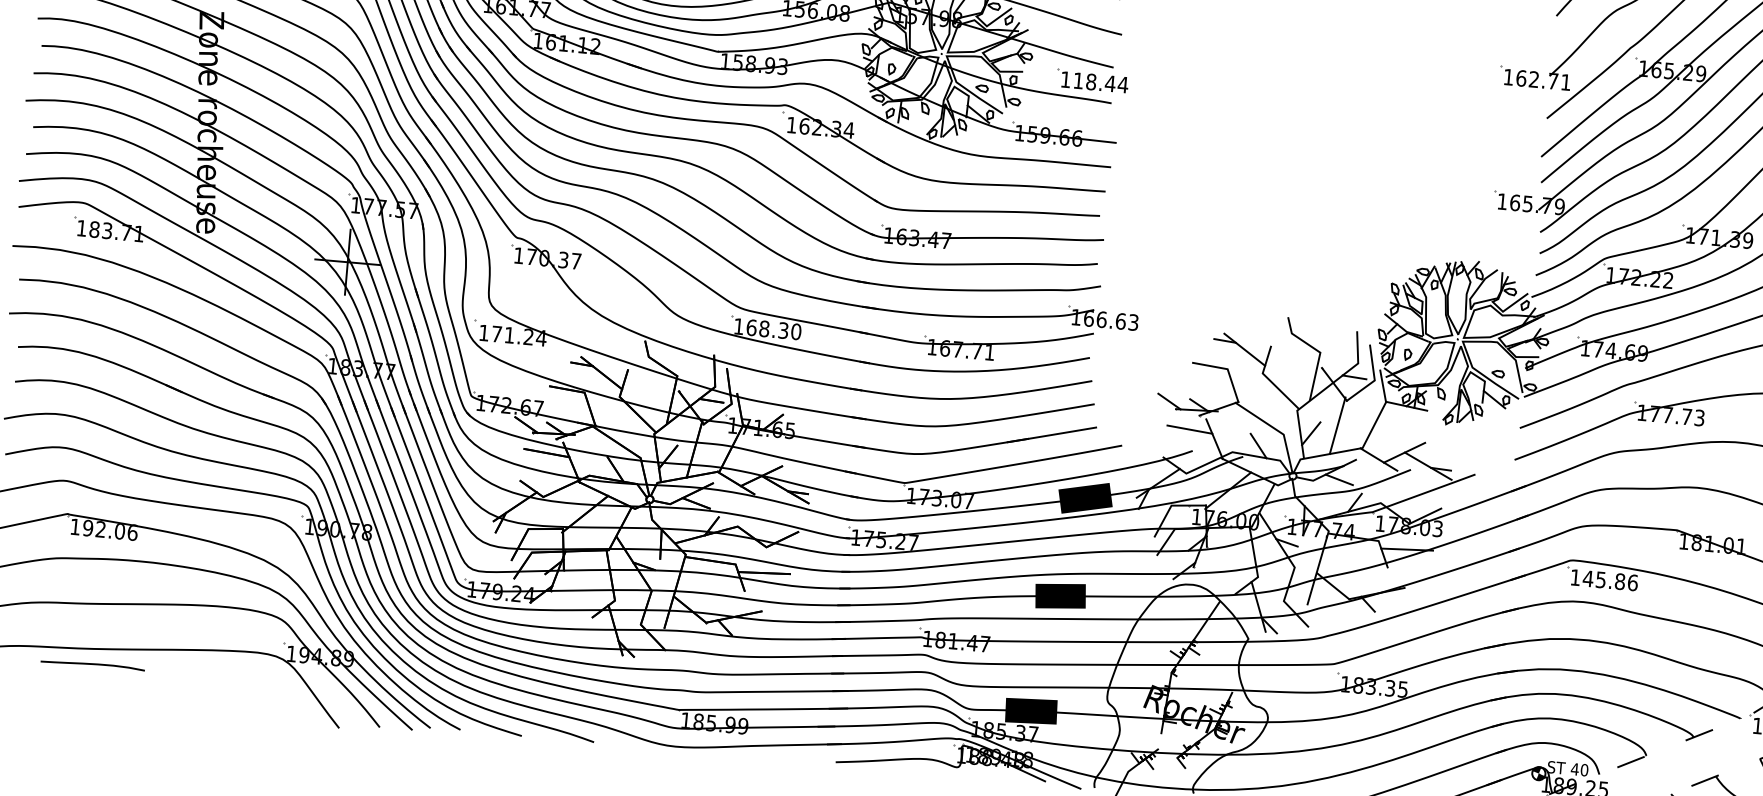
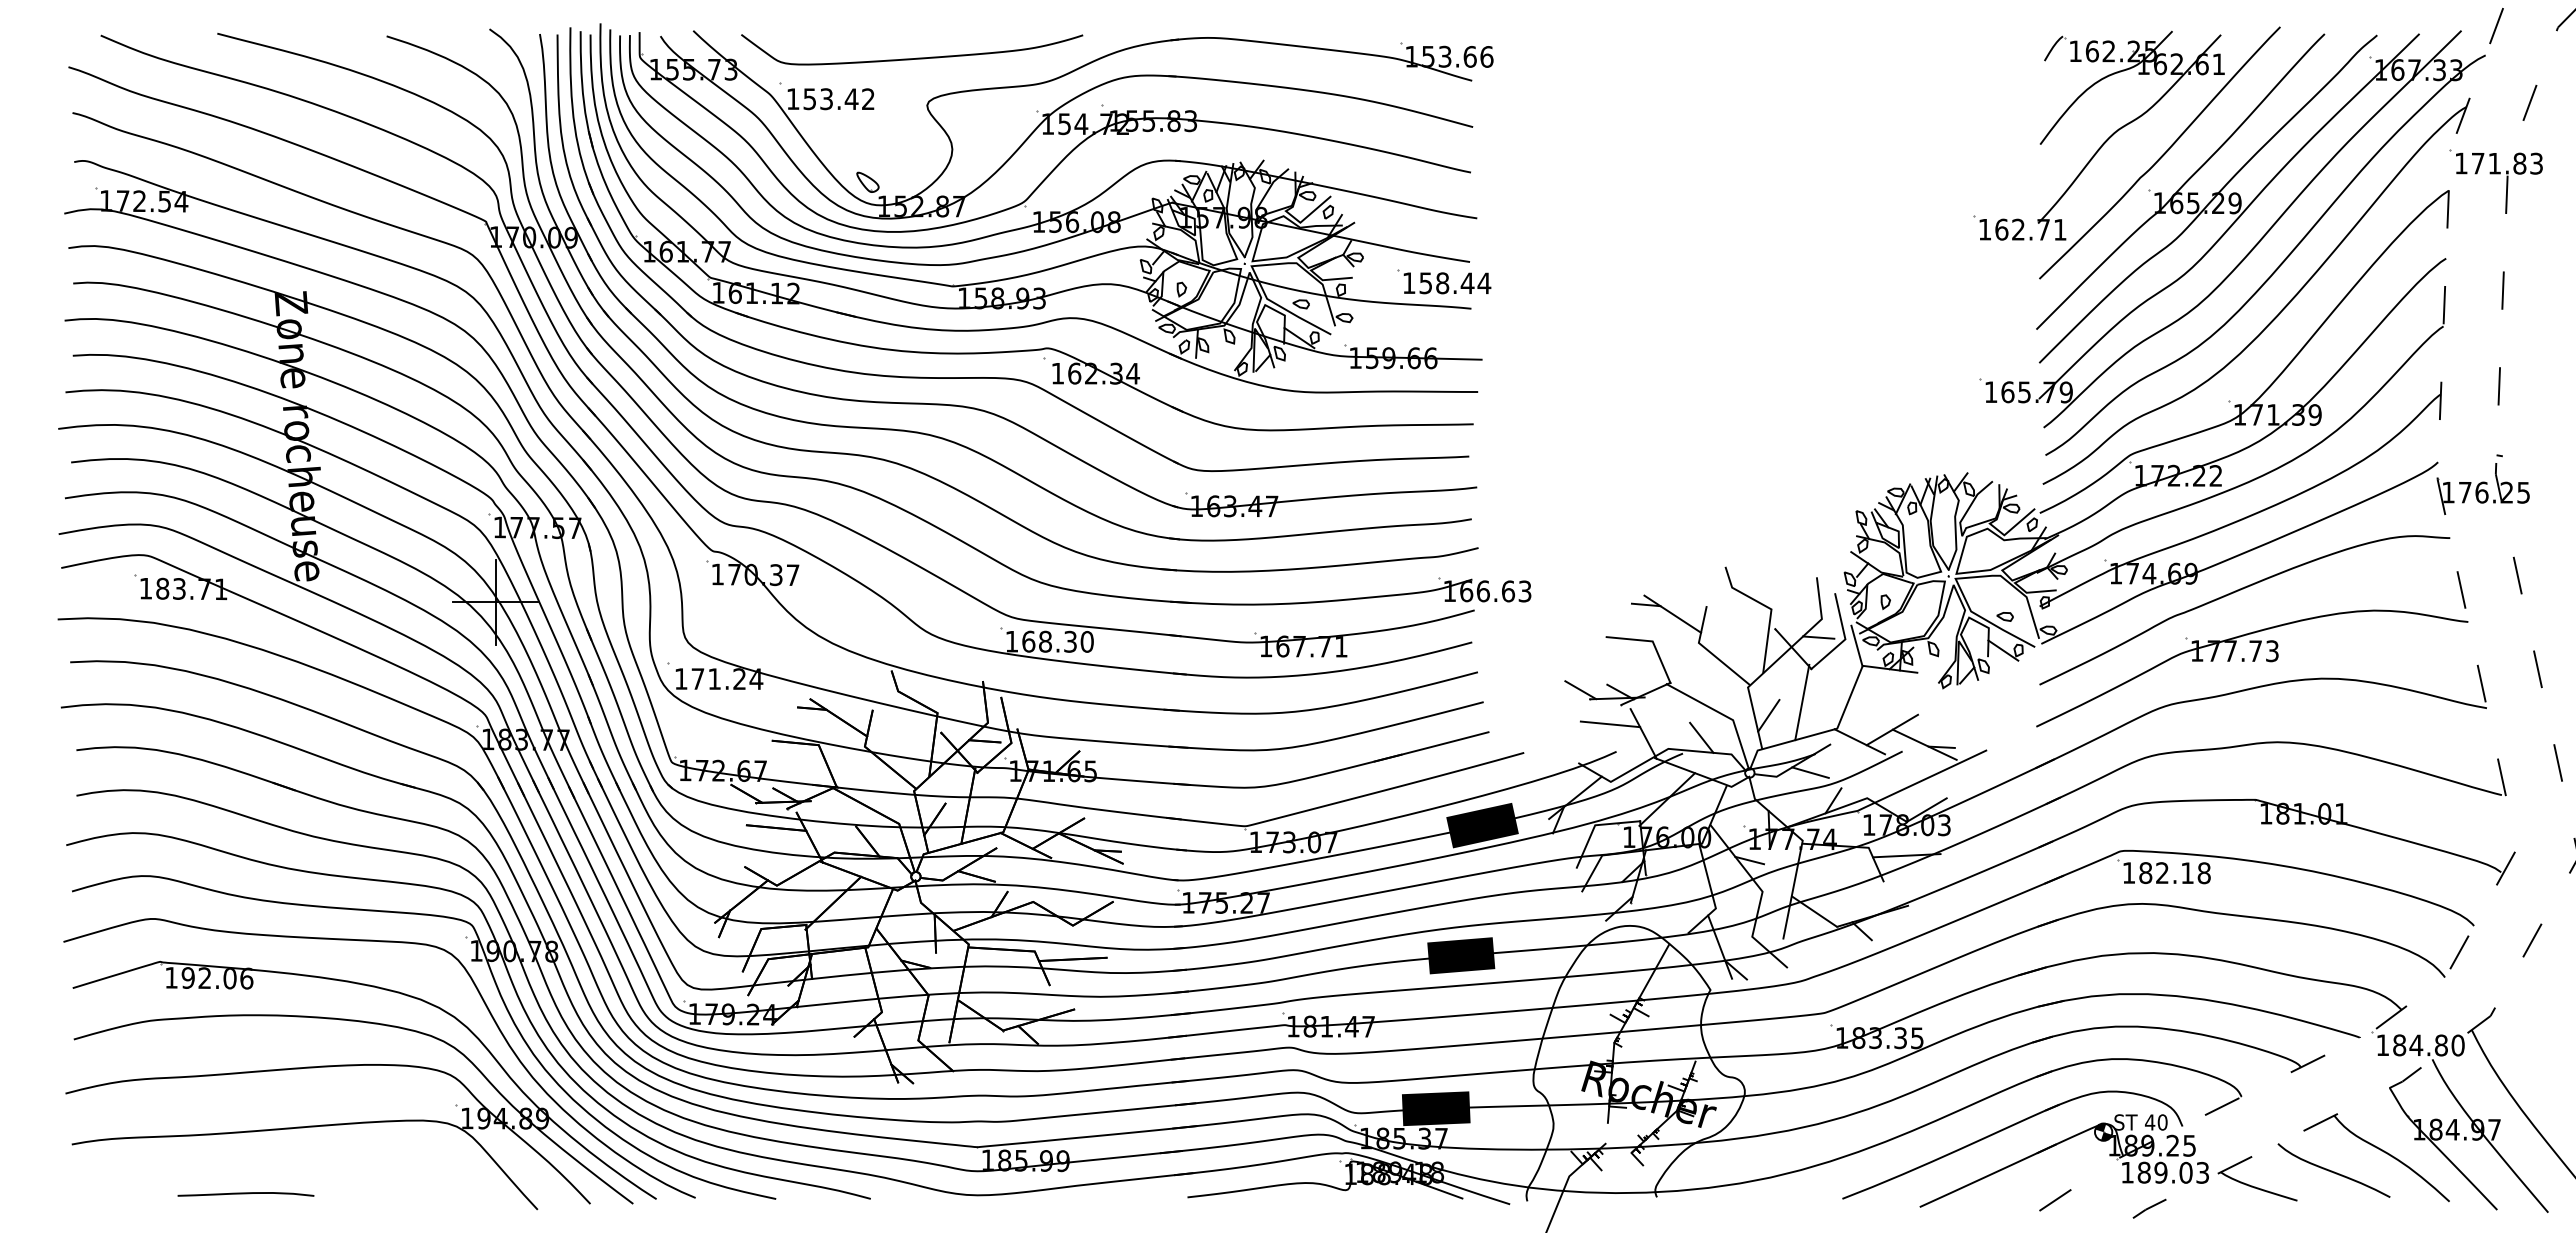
text: (1078, 81) -> (1425, 283), 118.44 -> 158.44
text: (1610, 581) -> (2174, 873), 145.86 -> 182.18
curve: (92, 665) -> (245, 1194), moved

